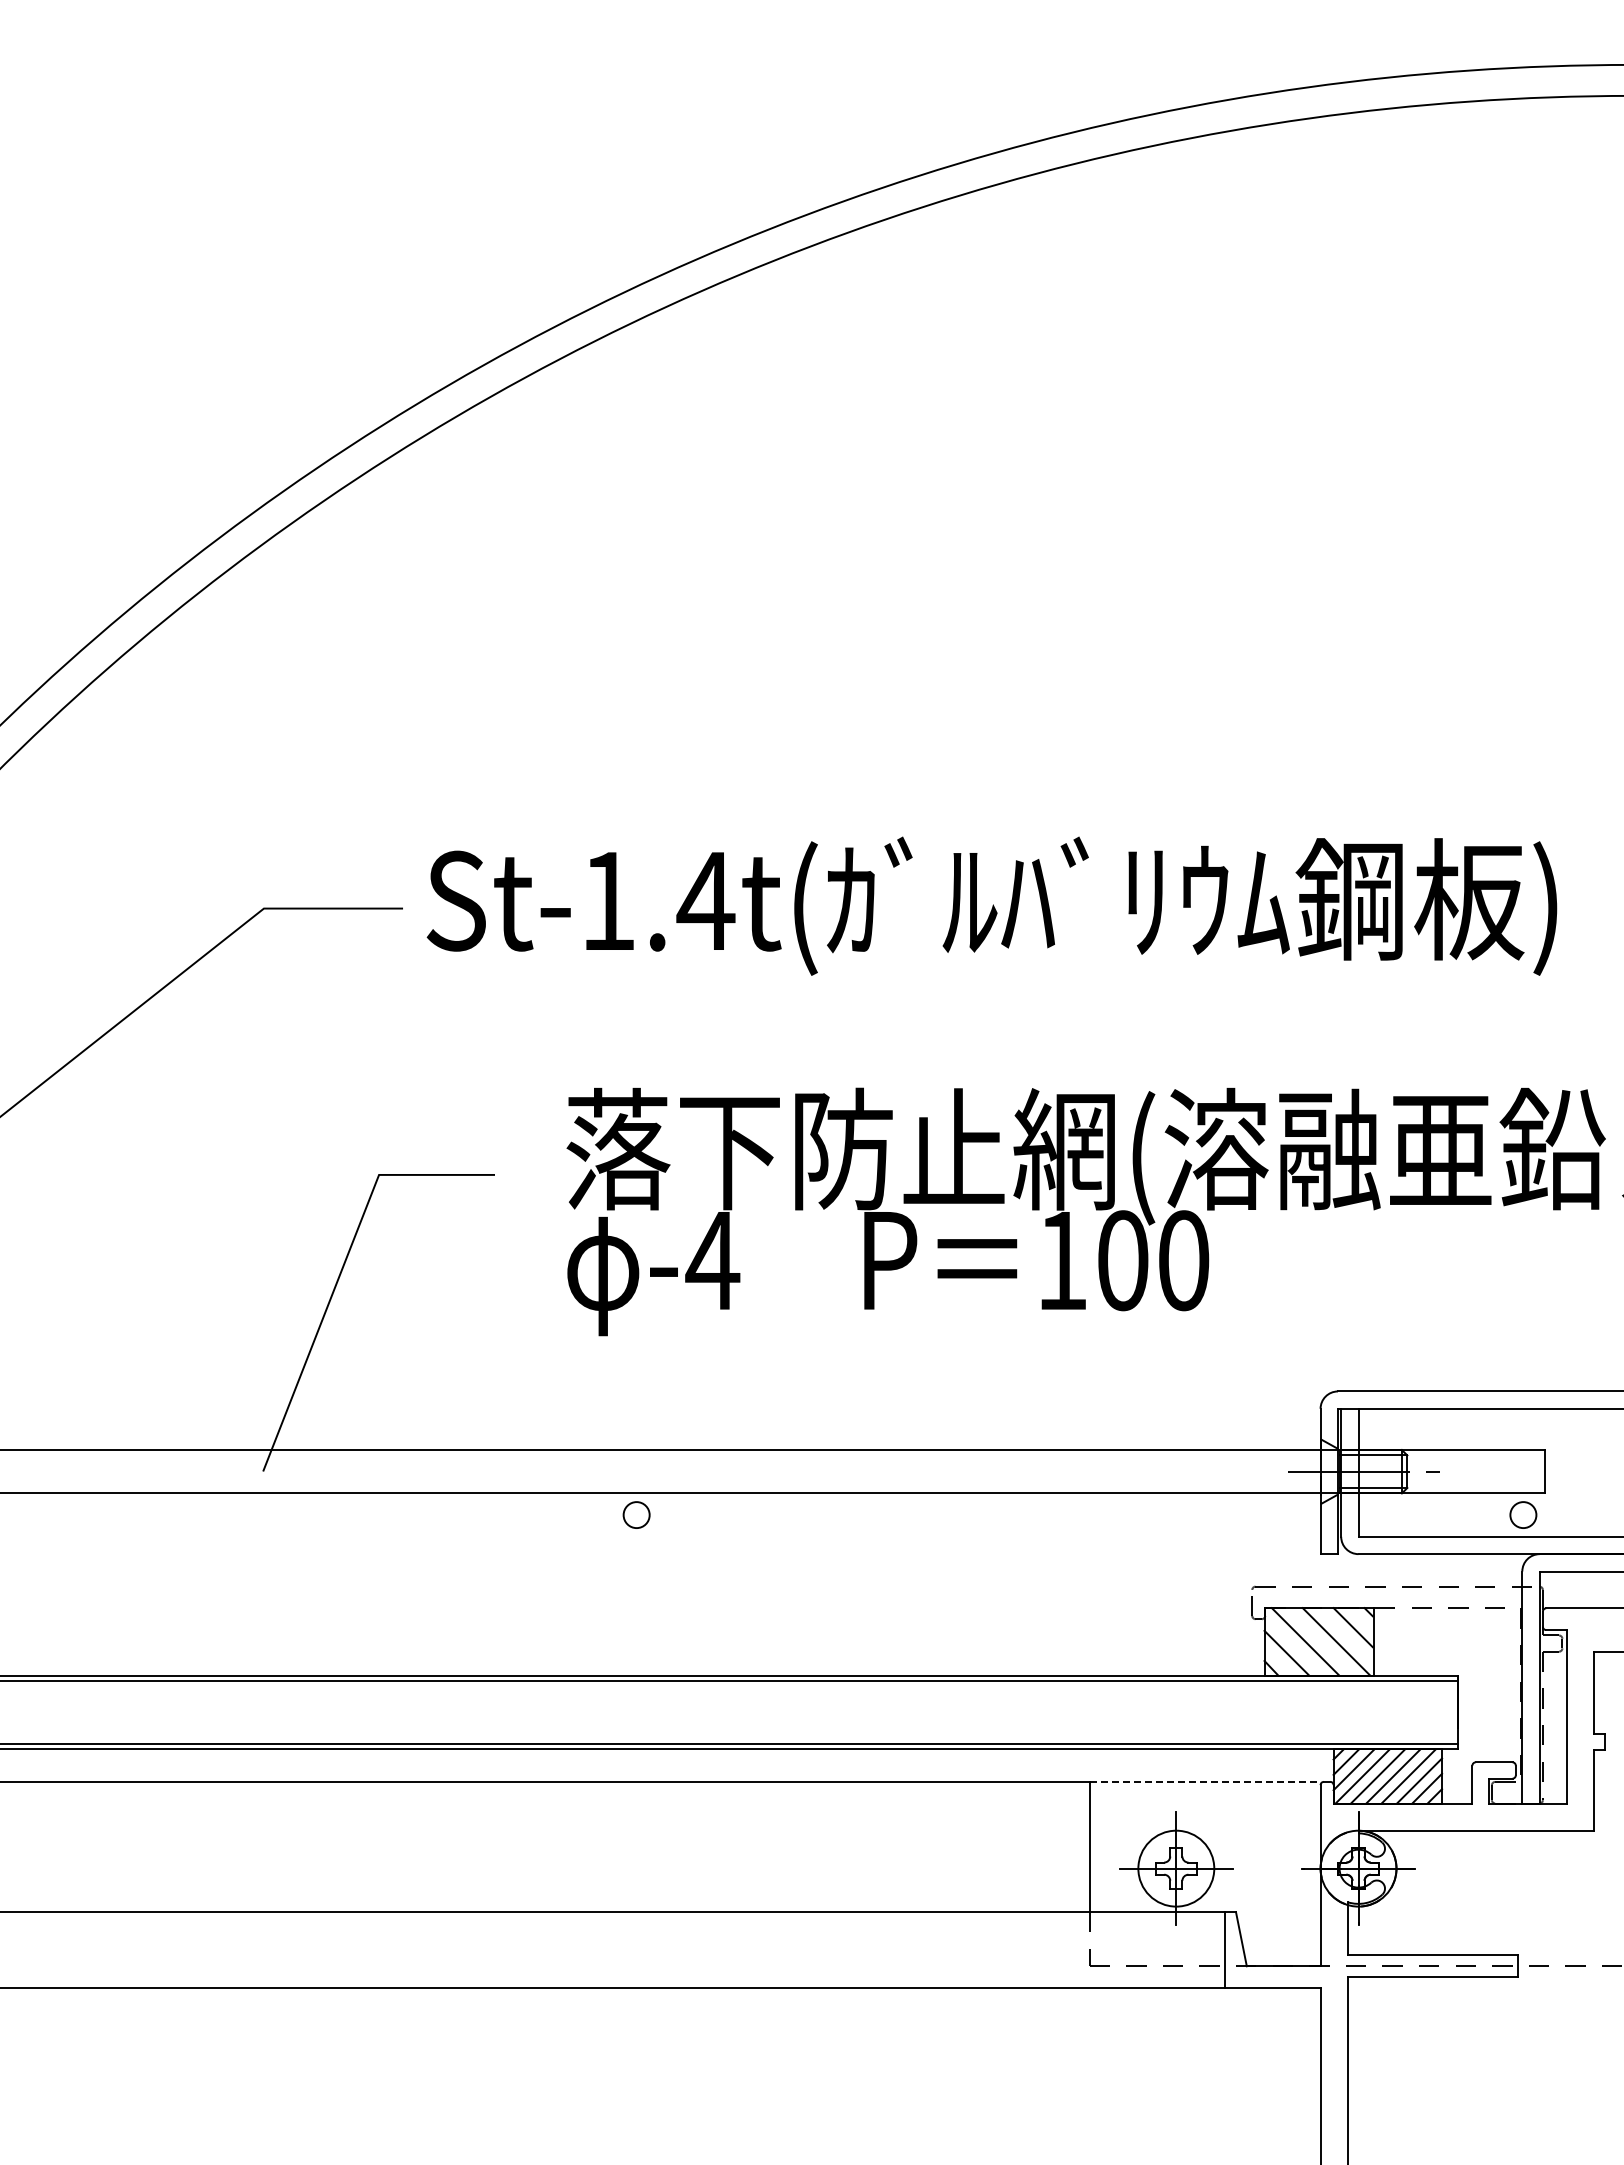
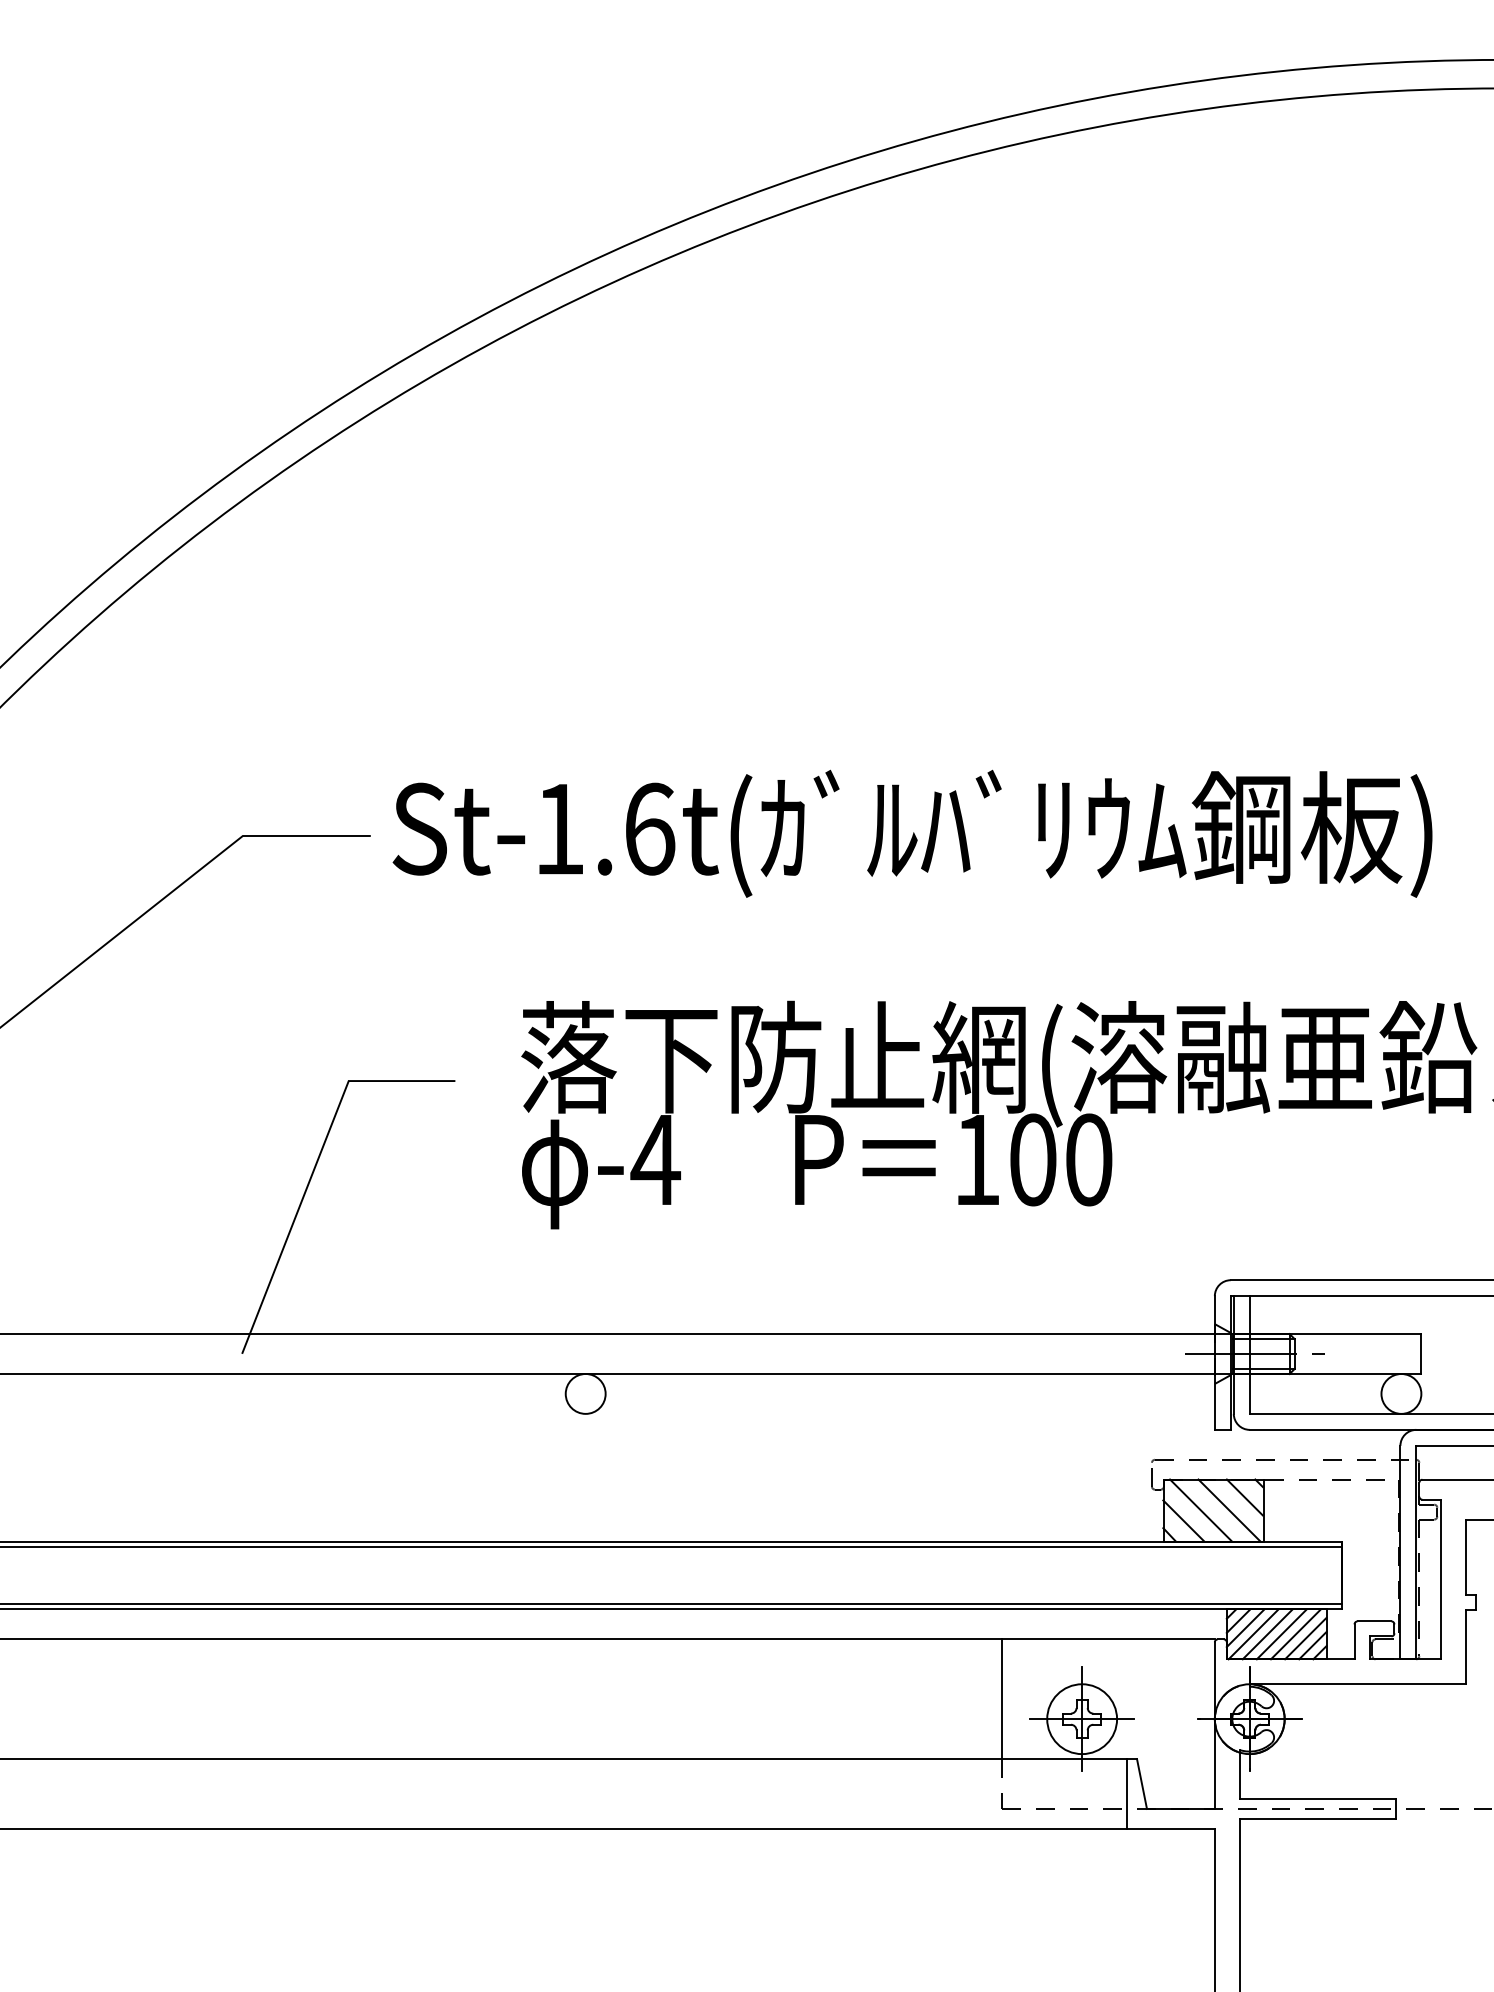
text: (705, 900) -> (649, 828), St-1.4t( -> St-1.6t(
circle: (636, 1514) -> (585, 1393), size x1.67
circle: (1523, 1514) -> (1401, 1393), size x1.67
line: (1205, 1781) -> (1108, 1639), dashed -> solid

